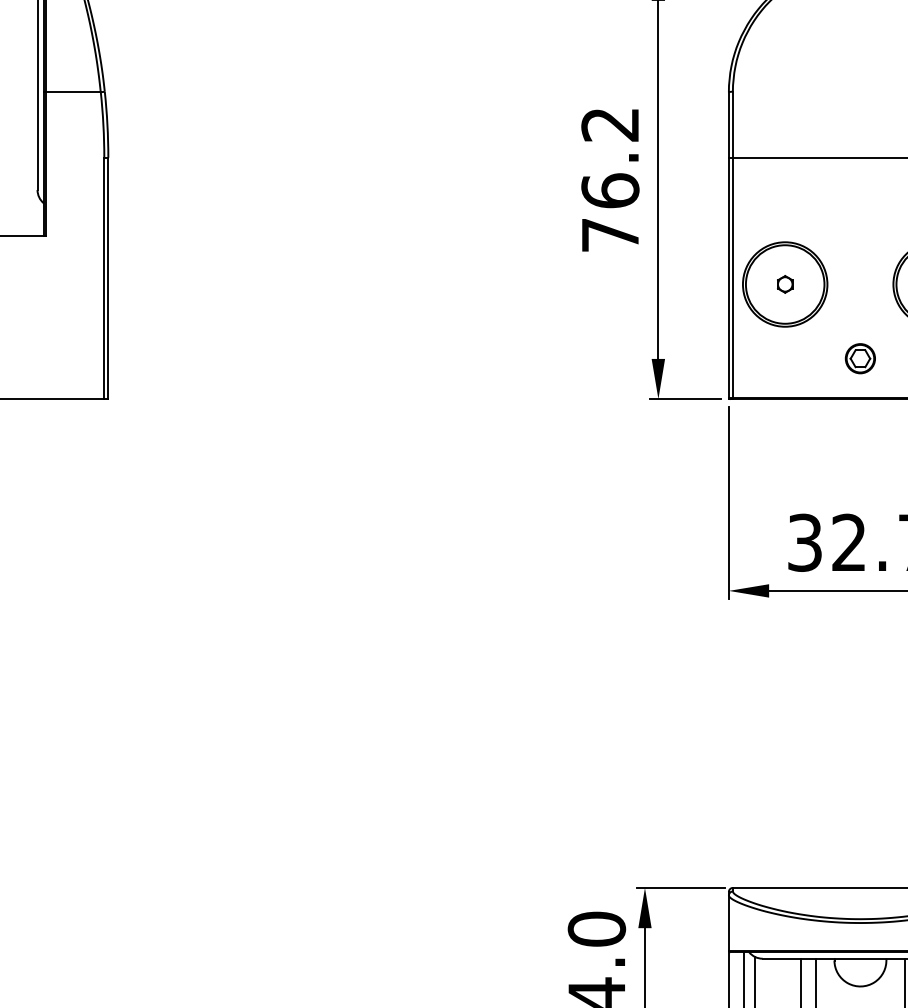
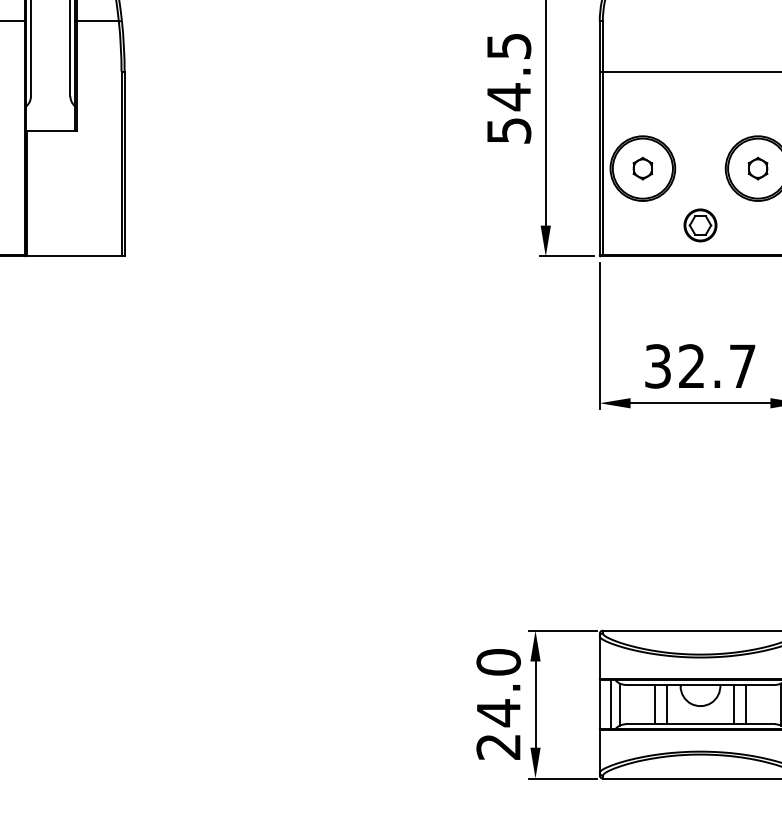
text: (609, 179) -> (508, 88), 76.2 -> 54.5
part: (784, 284) -> (642, 168), size x1.67
part: (860, 358) -> (700, 225), size x1.43

